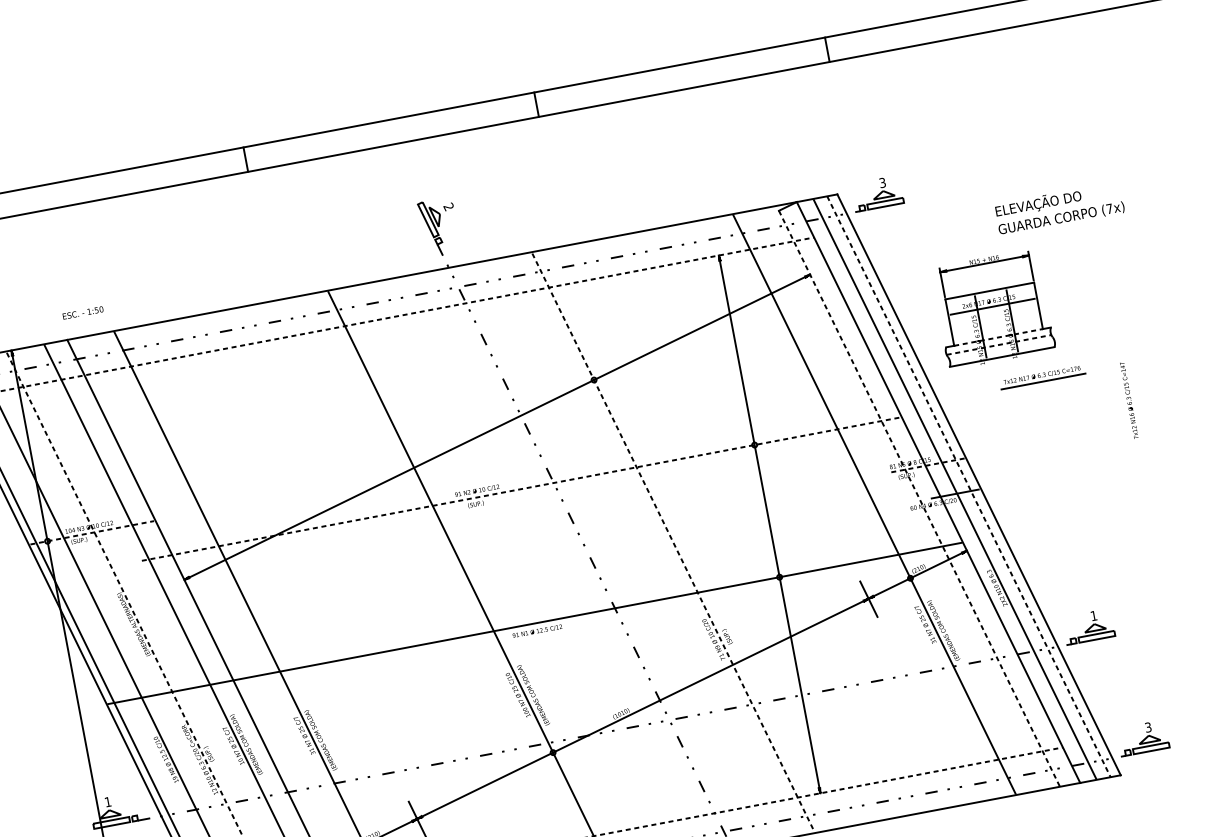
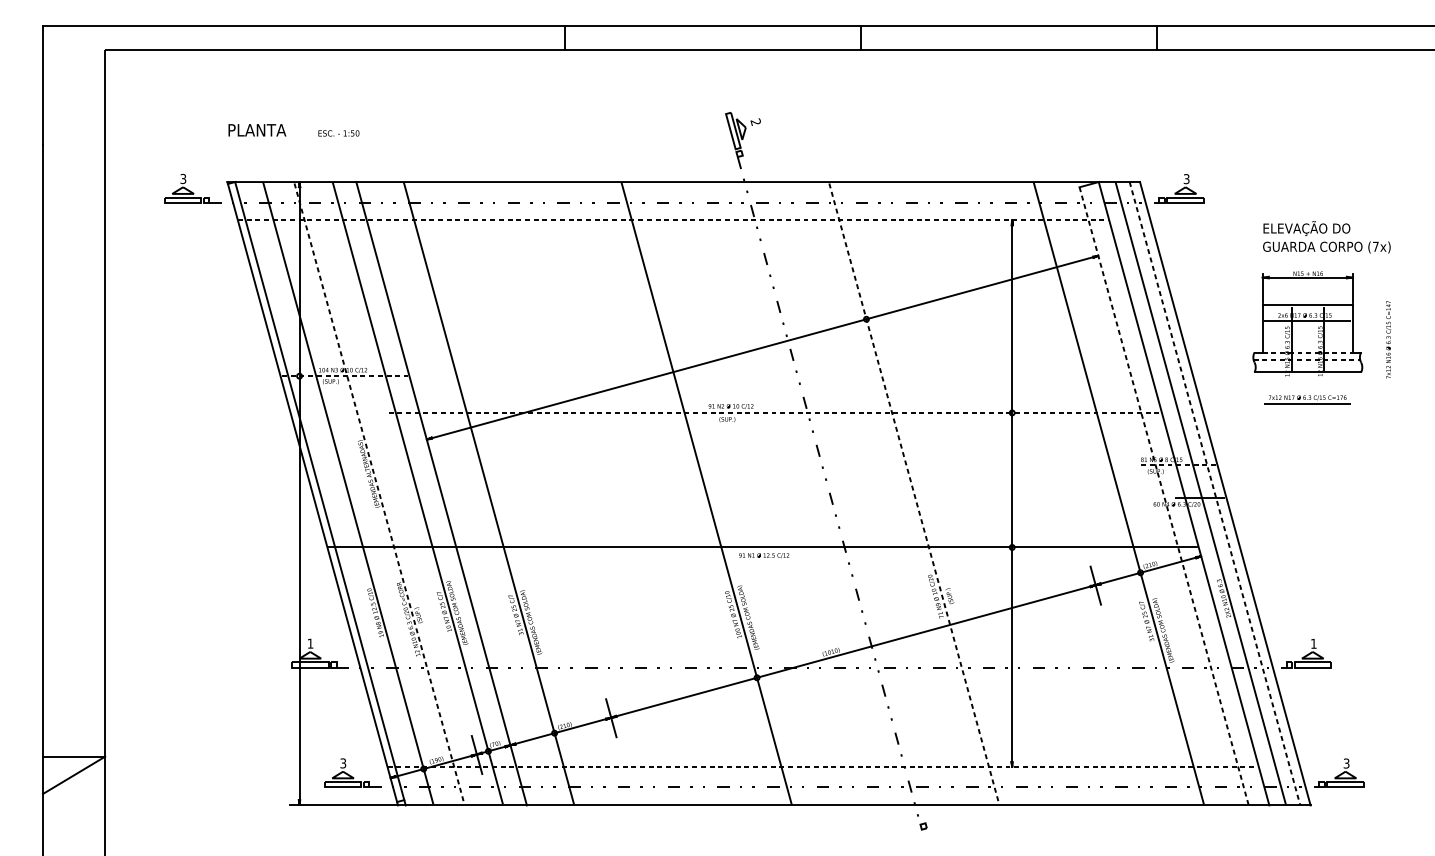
text: (1059, 208) -> (1326, 237), moved
part: (992, 309) -> (1307, 323), moved
text: (82, 313) -> (338, 133), moved
text: (1129, 400) -> (1388, 339), moved

